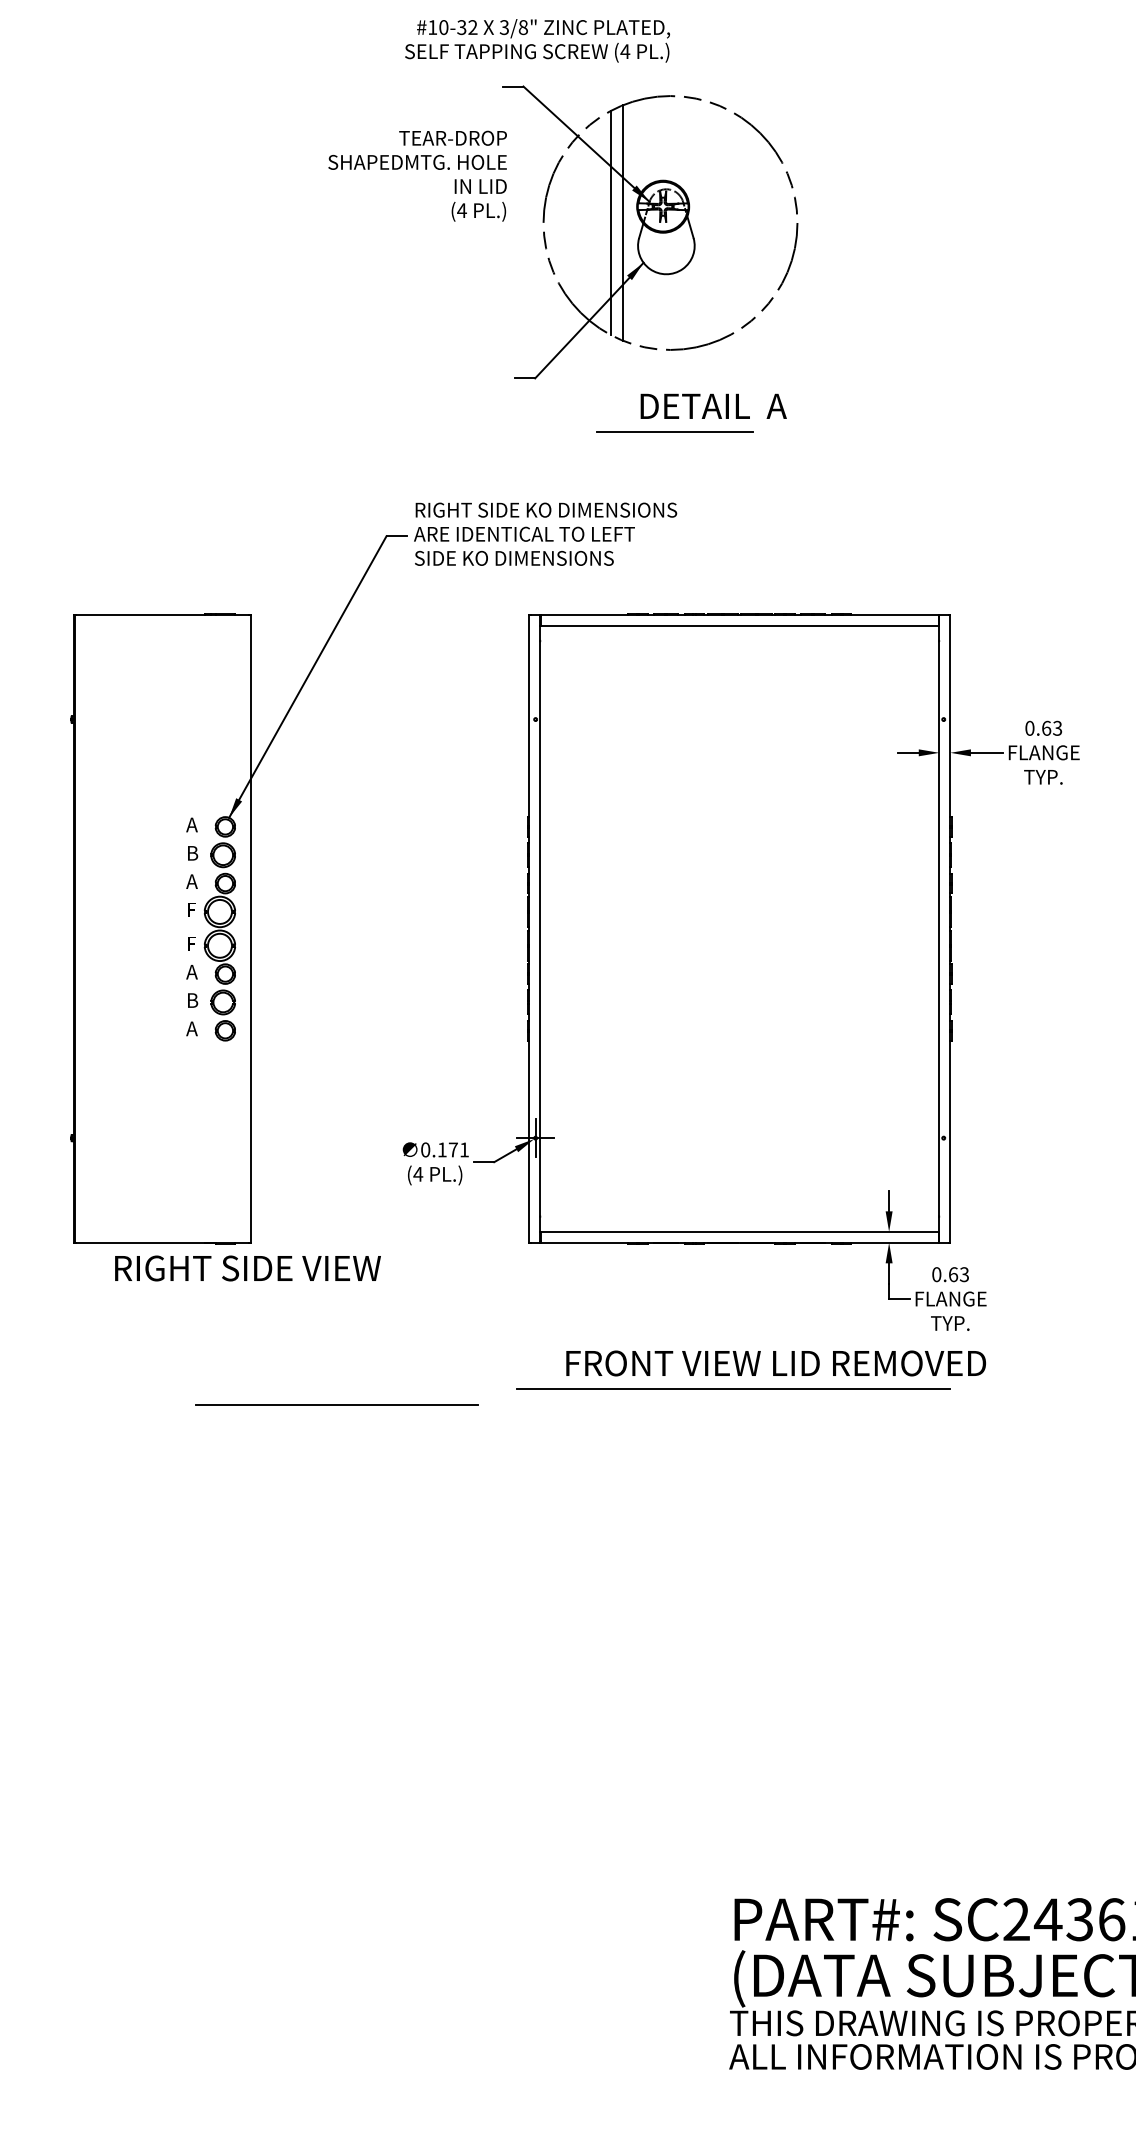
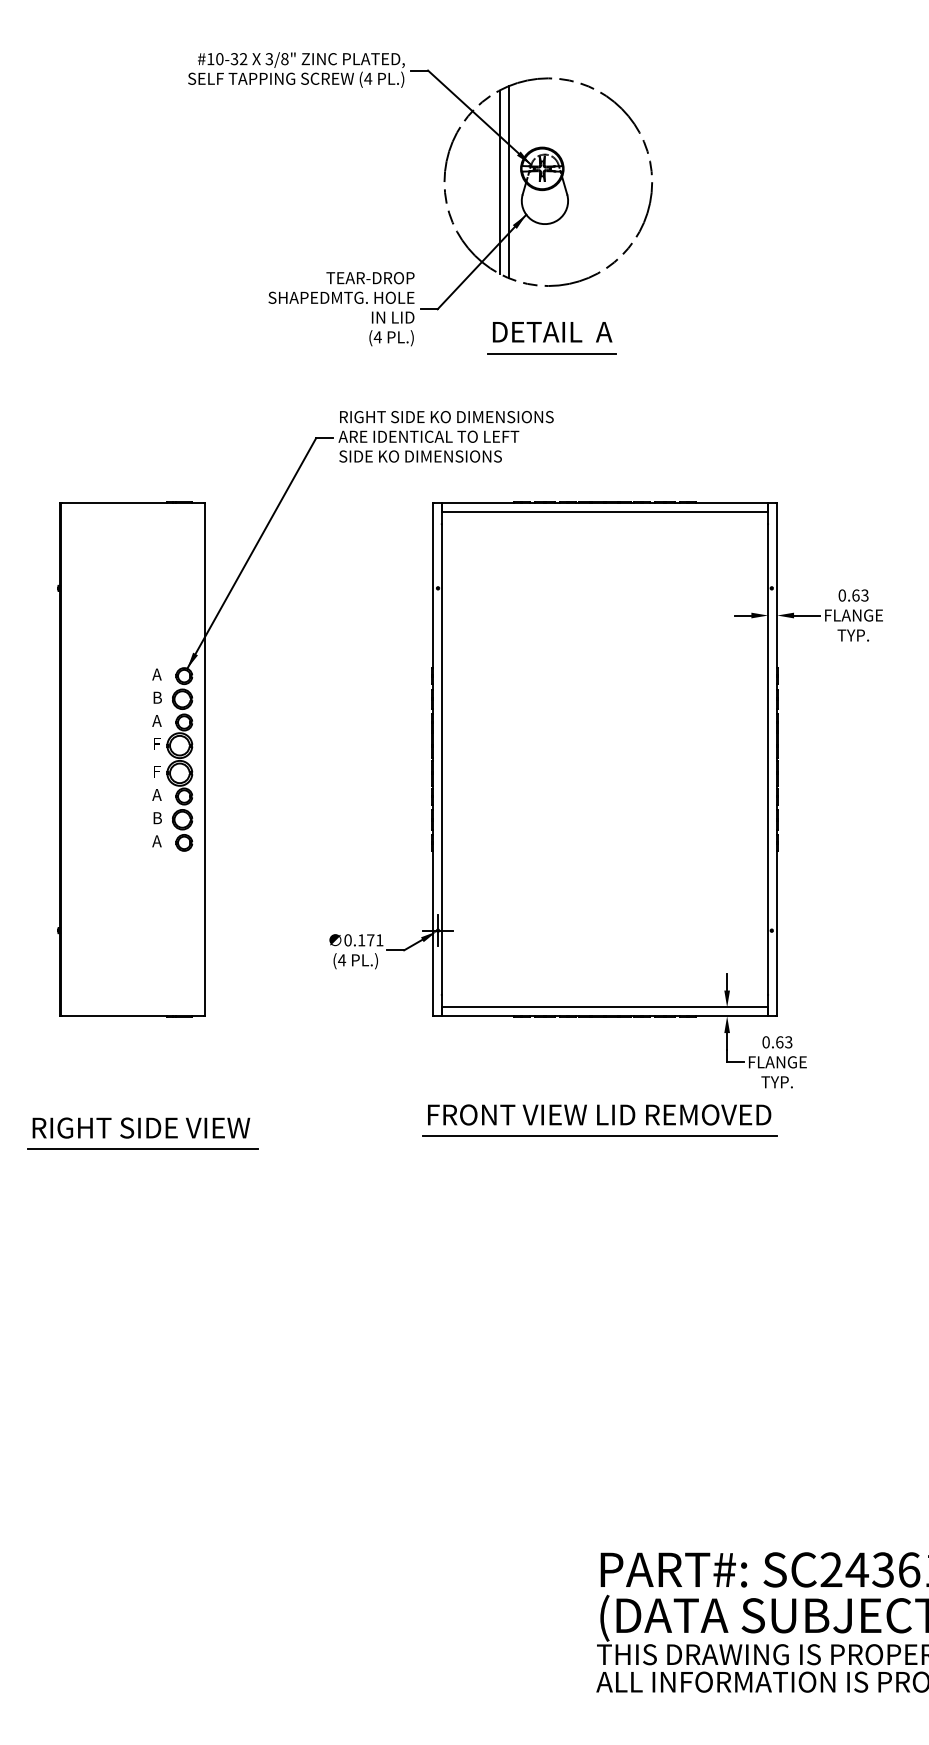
text: (537, 40) -> (296, 69), moved
text: (417, 175) -> (341, 308), moved
text: (713, 405) -> (552, 331), moved
text: (247, 1268) -> (141, 1128), moved
text: (775, 1363) -> (599, 1115), moved
line: (336, 1404) -> (142, 1148), moved

